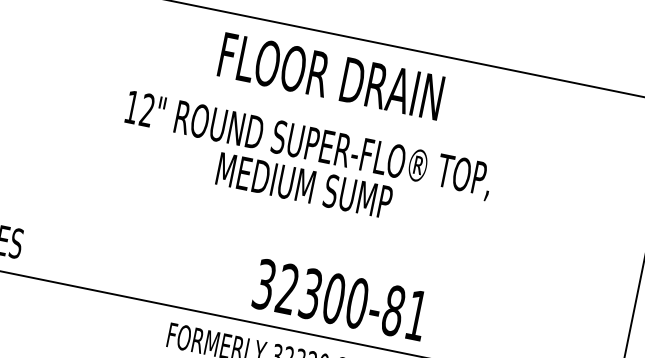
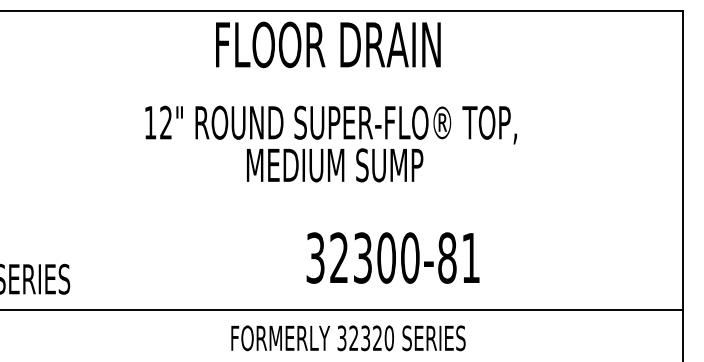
text: (331, 76) -> (328, 44), moved
text: (340, 299) -> (392, 257), moved

